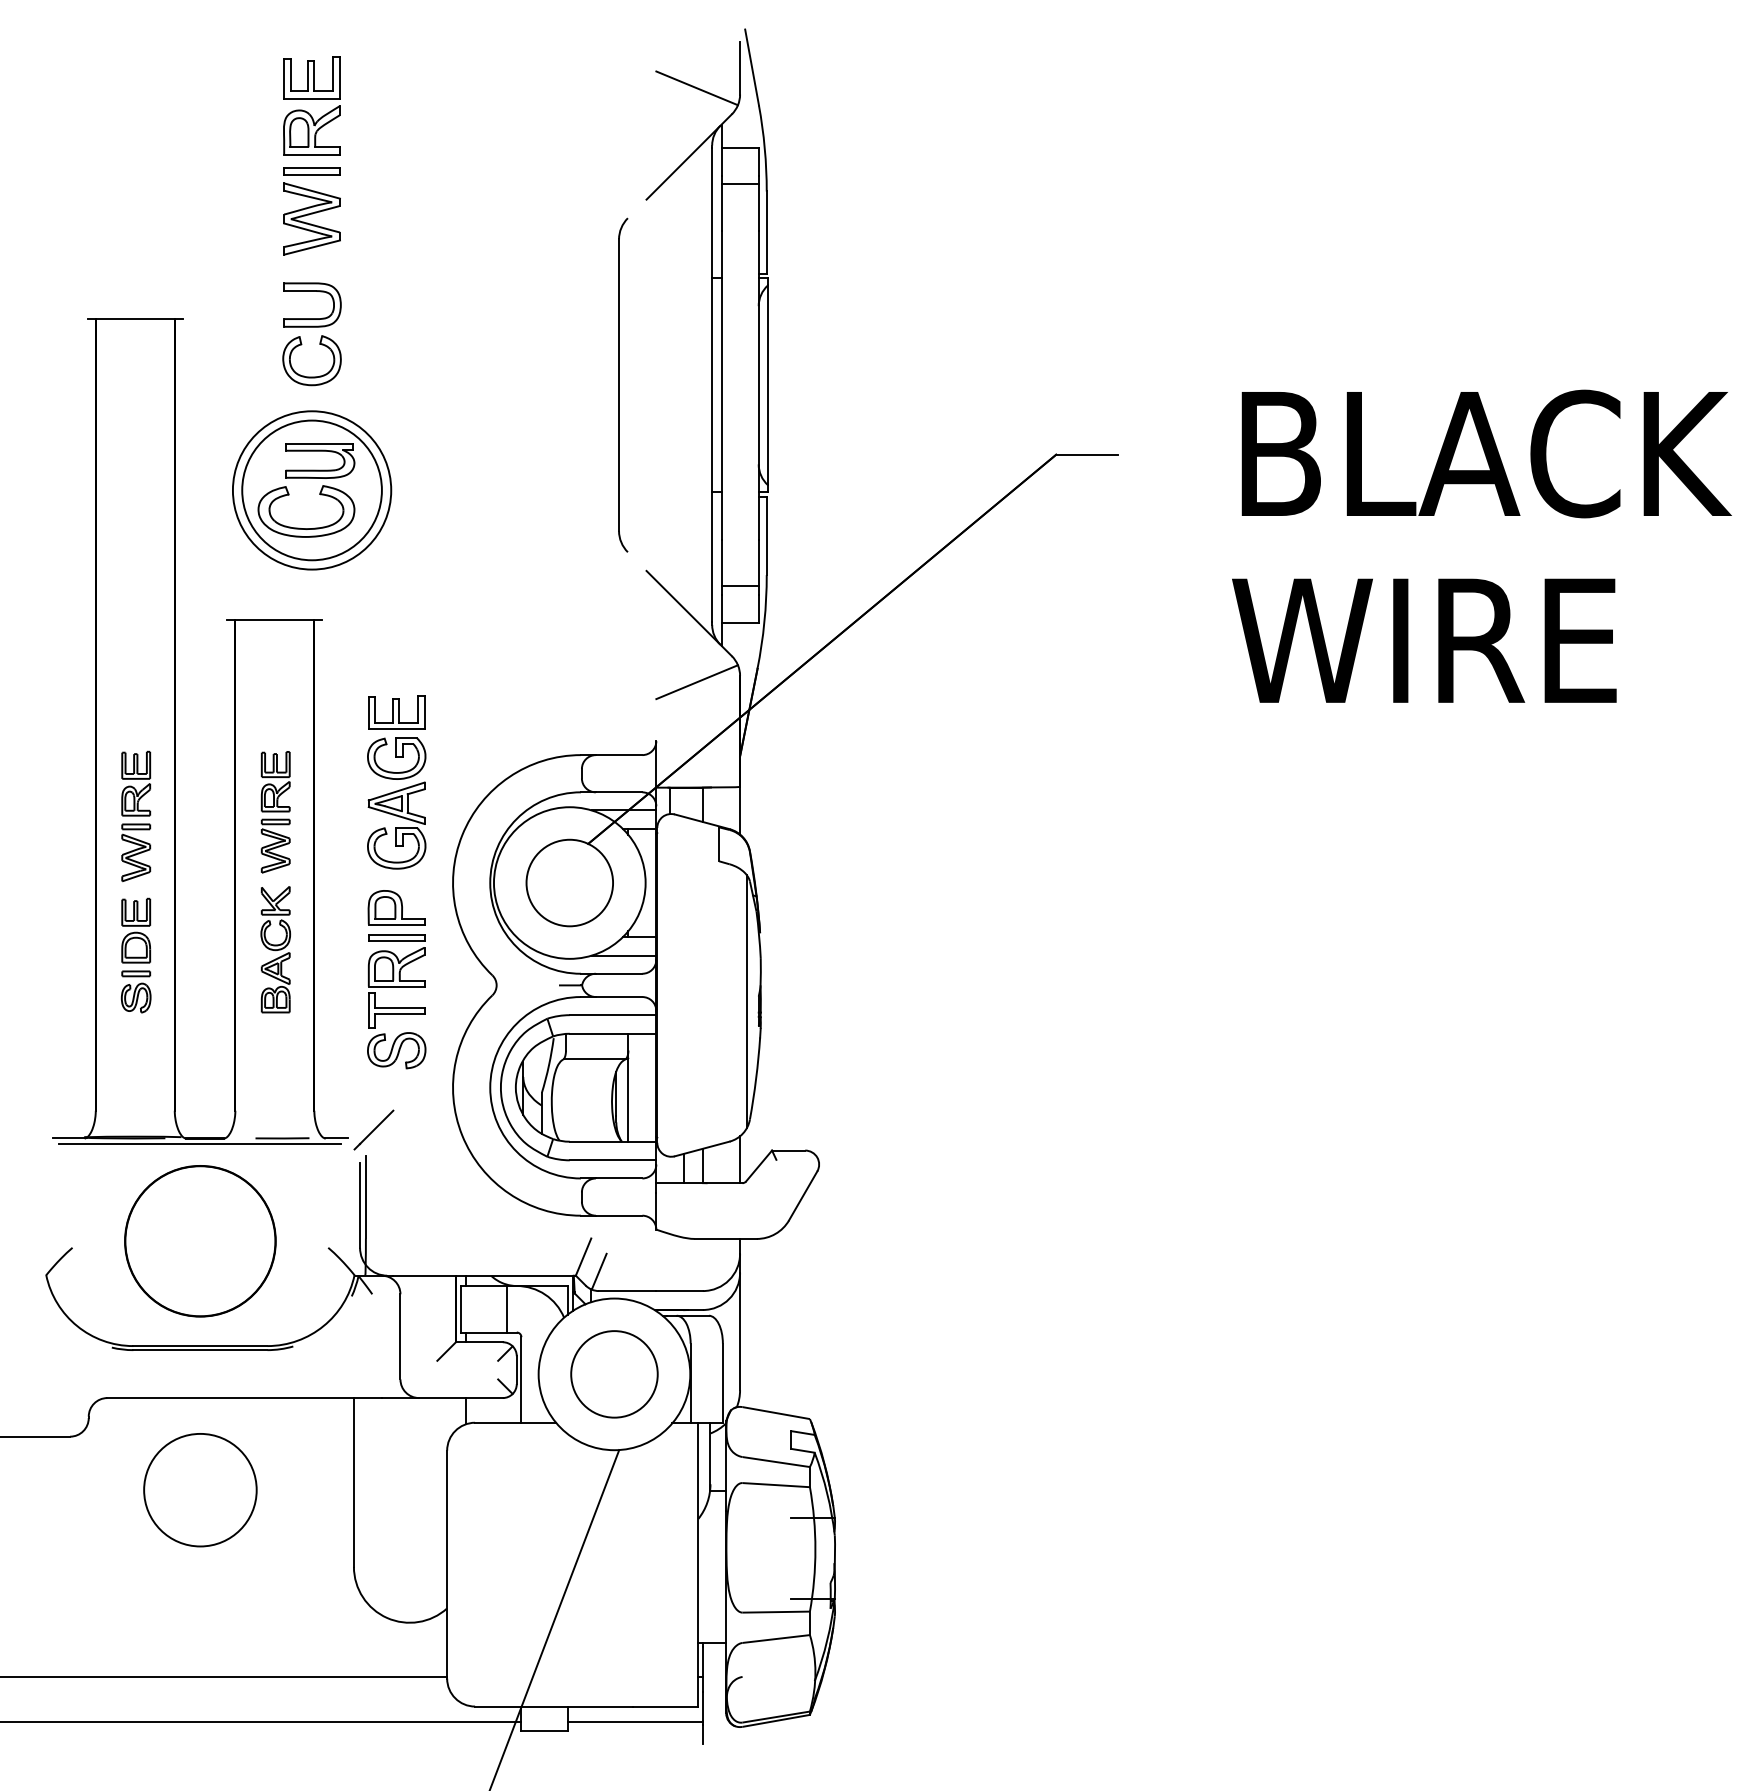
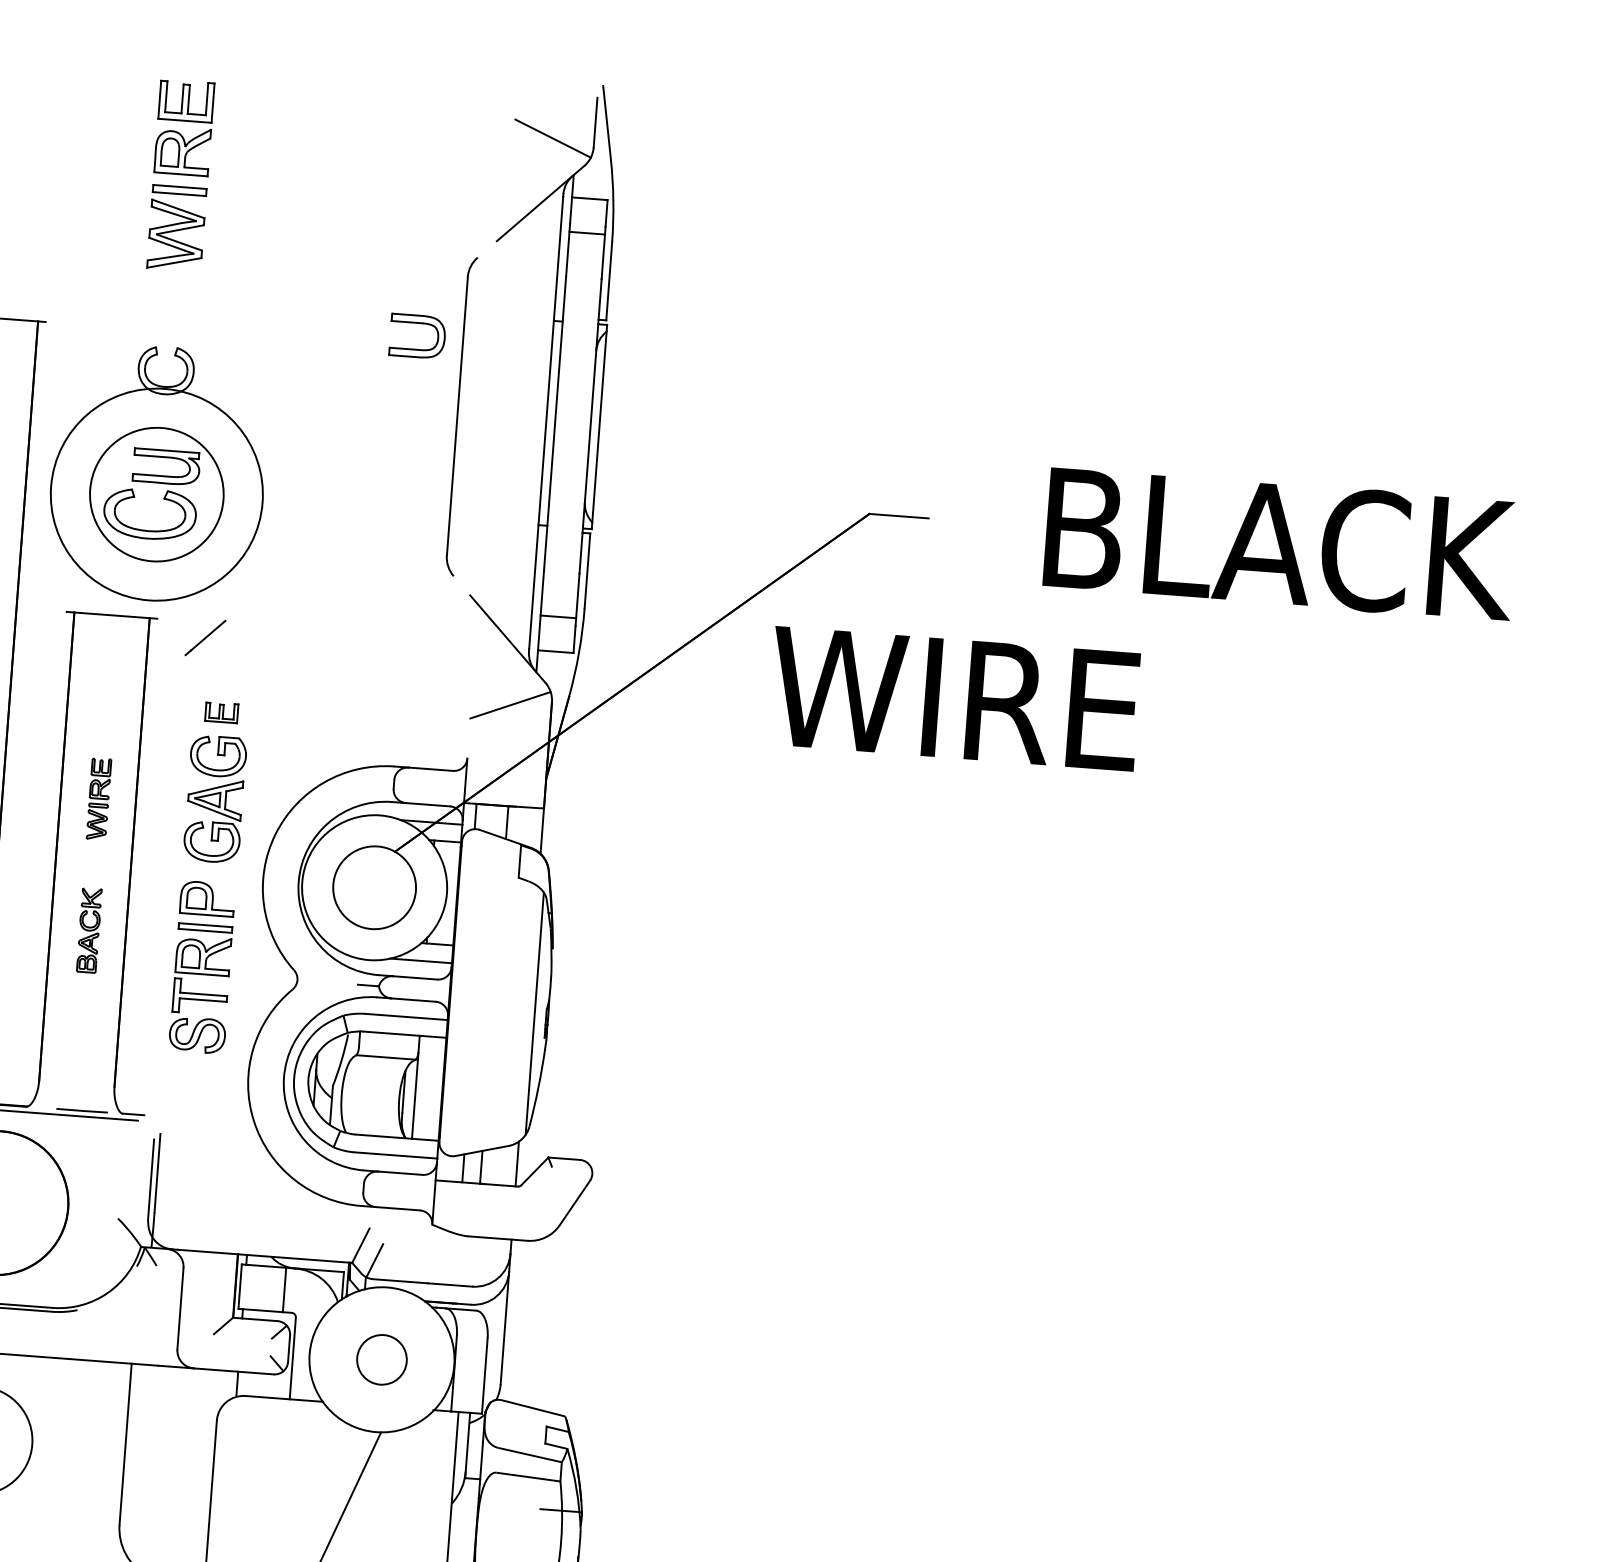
part: (312, 291) -> (418, 323), moved
circle: (311, 490) -> (156, 494), size x1.4
text: (1424, 640) -> (954, 698), moved
part: (396, 712) -> (221, 712), size x0.6
part: (275, 812) -> (98, 799), size x0.7
part: (275, 949) -> (89, 930), size x0.7
line: (373, 1129) -> (205, 637), moved
circle: (614, 1374) -> (382, 1359), size x0.6

